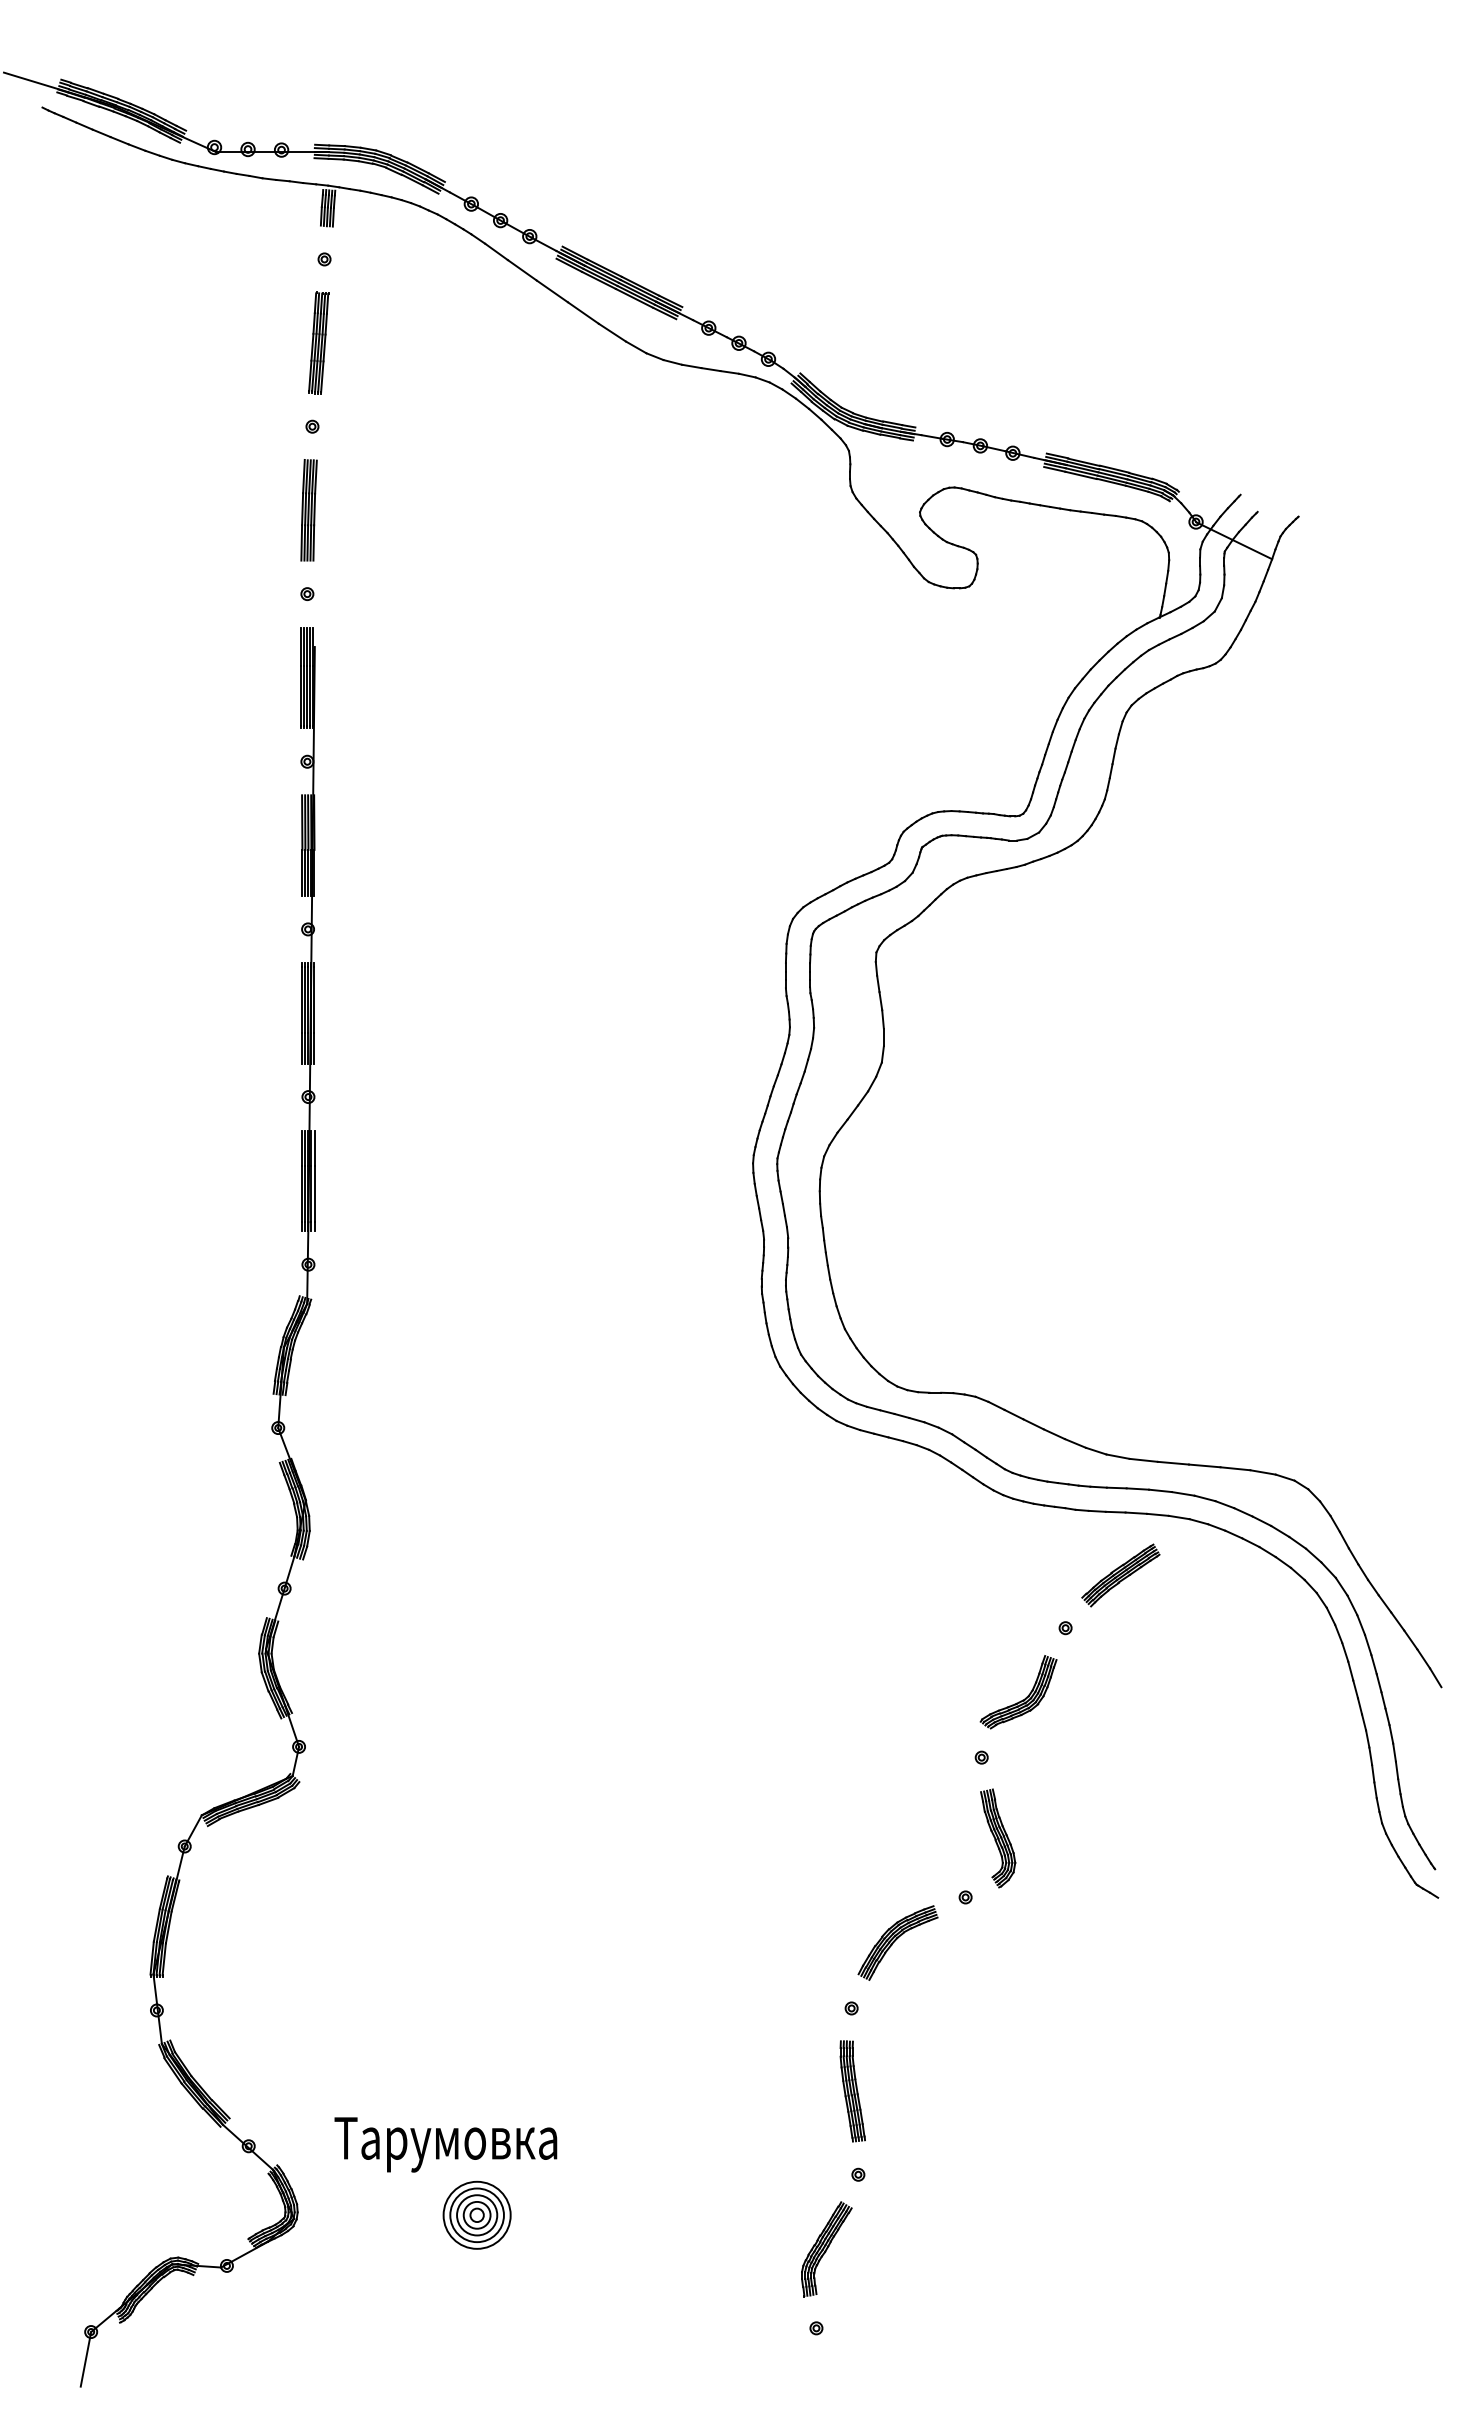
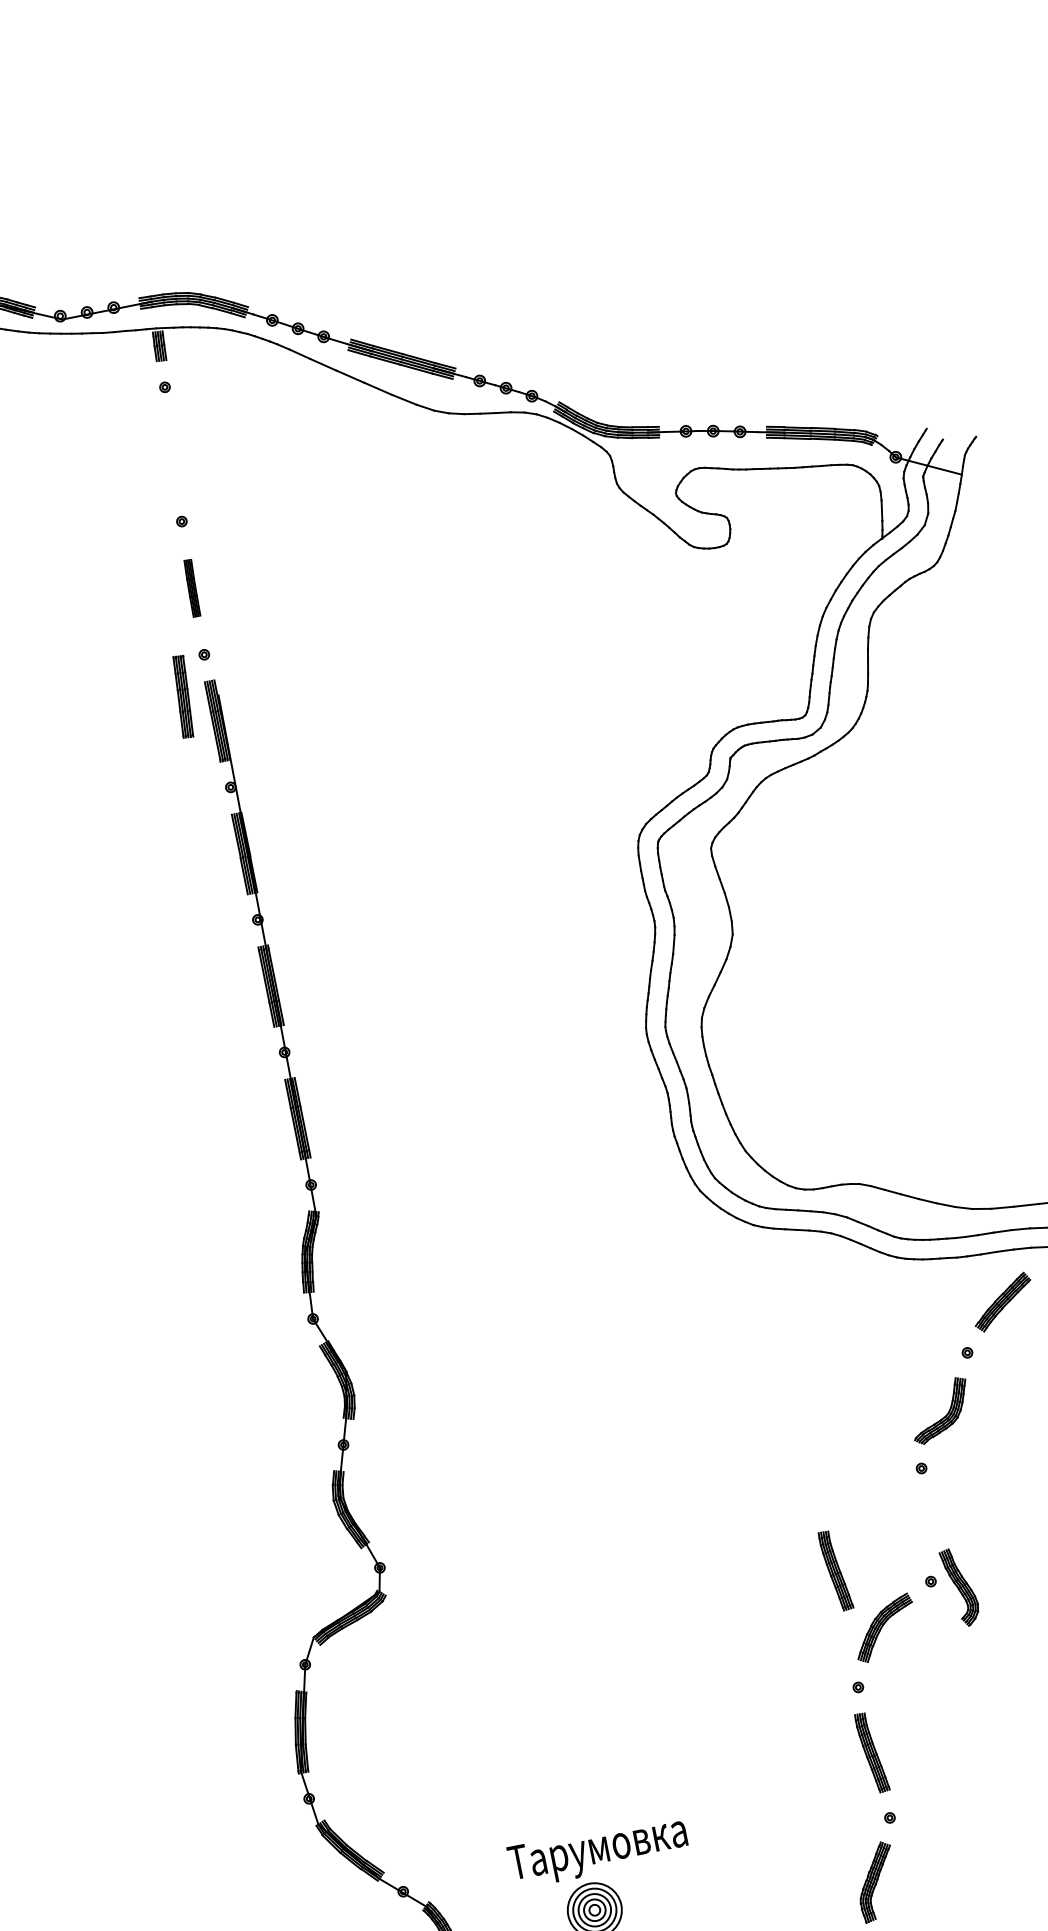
part: (318, 342) -> (183, 696), moved
part: (308, 510) -> (191, 588), size x0.7
part: (998, 1838) -> (960, 1587), moved
part: (852, 1861) -> (835, 1571), added
text: (445, 2144) -> (598, 1851), moved

